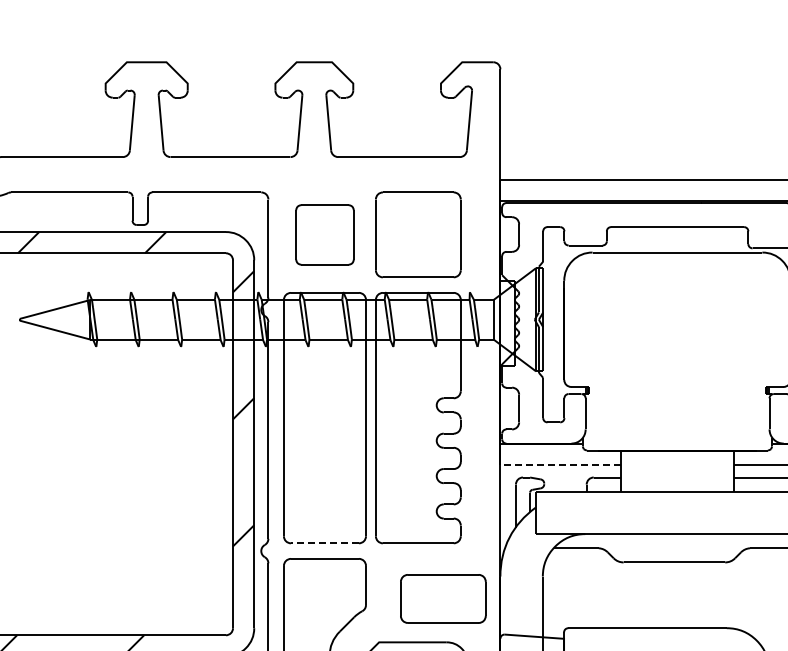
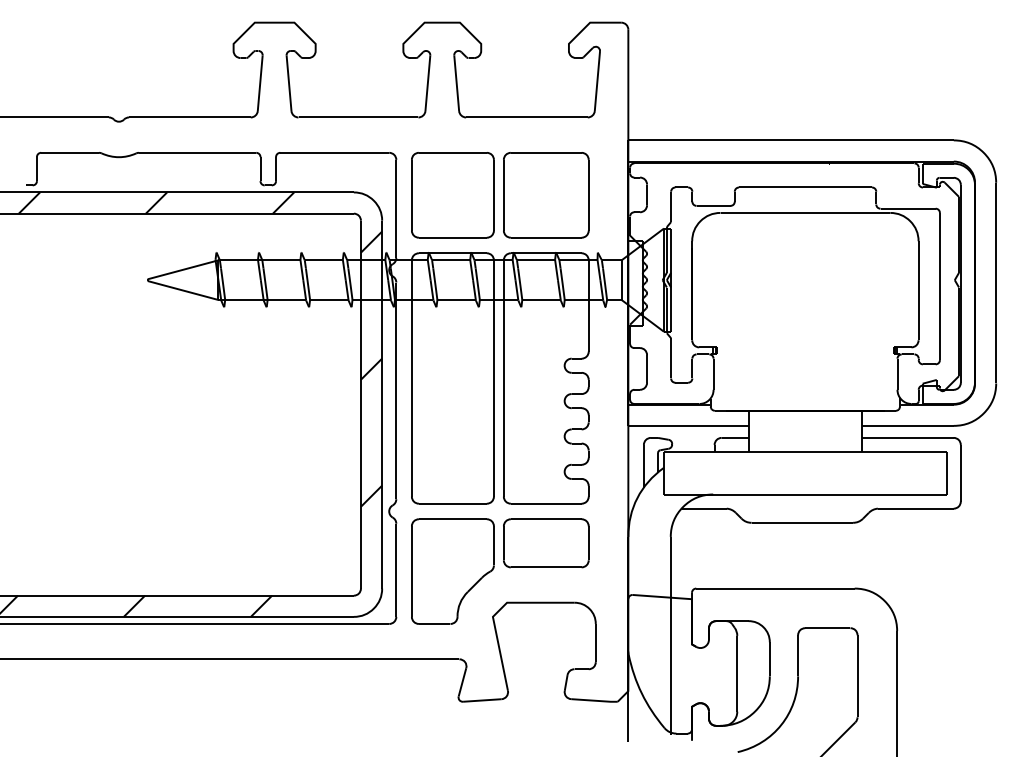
part: (324, 235) -> (452, 195), size x1.43
line: (559, 465) -> (687, 425), dashed -> solid
line: (324, 543) -> (452, 503), dashed -> solid
part: (443, 599) -> (546, 543), moved

